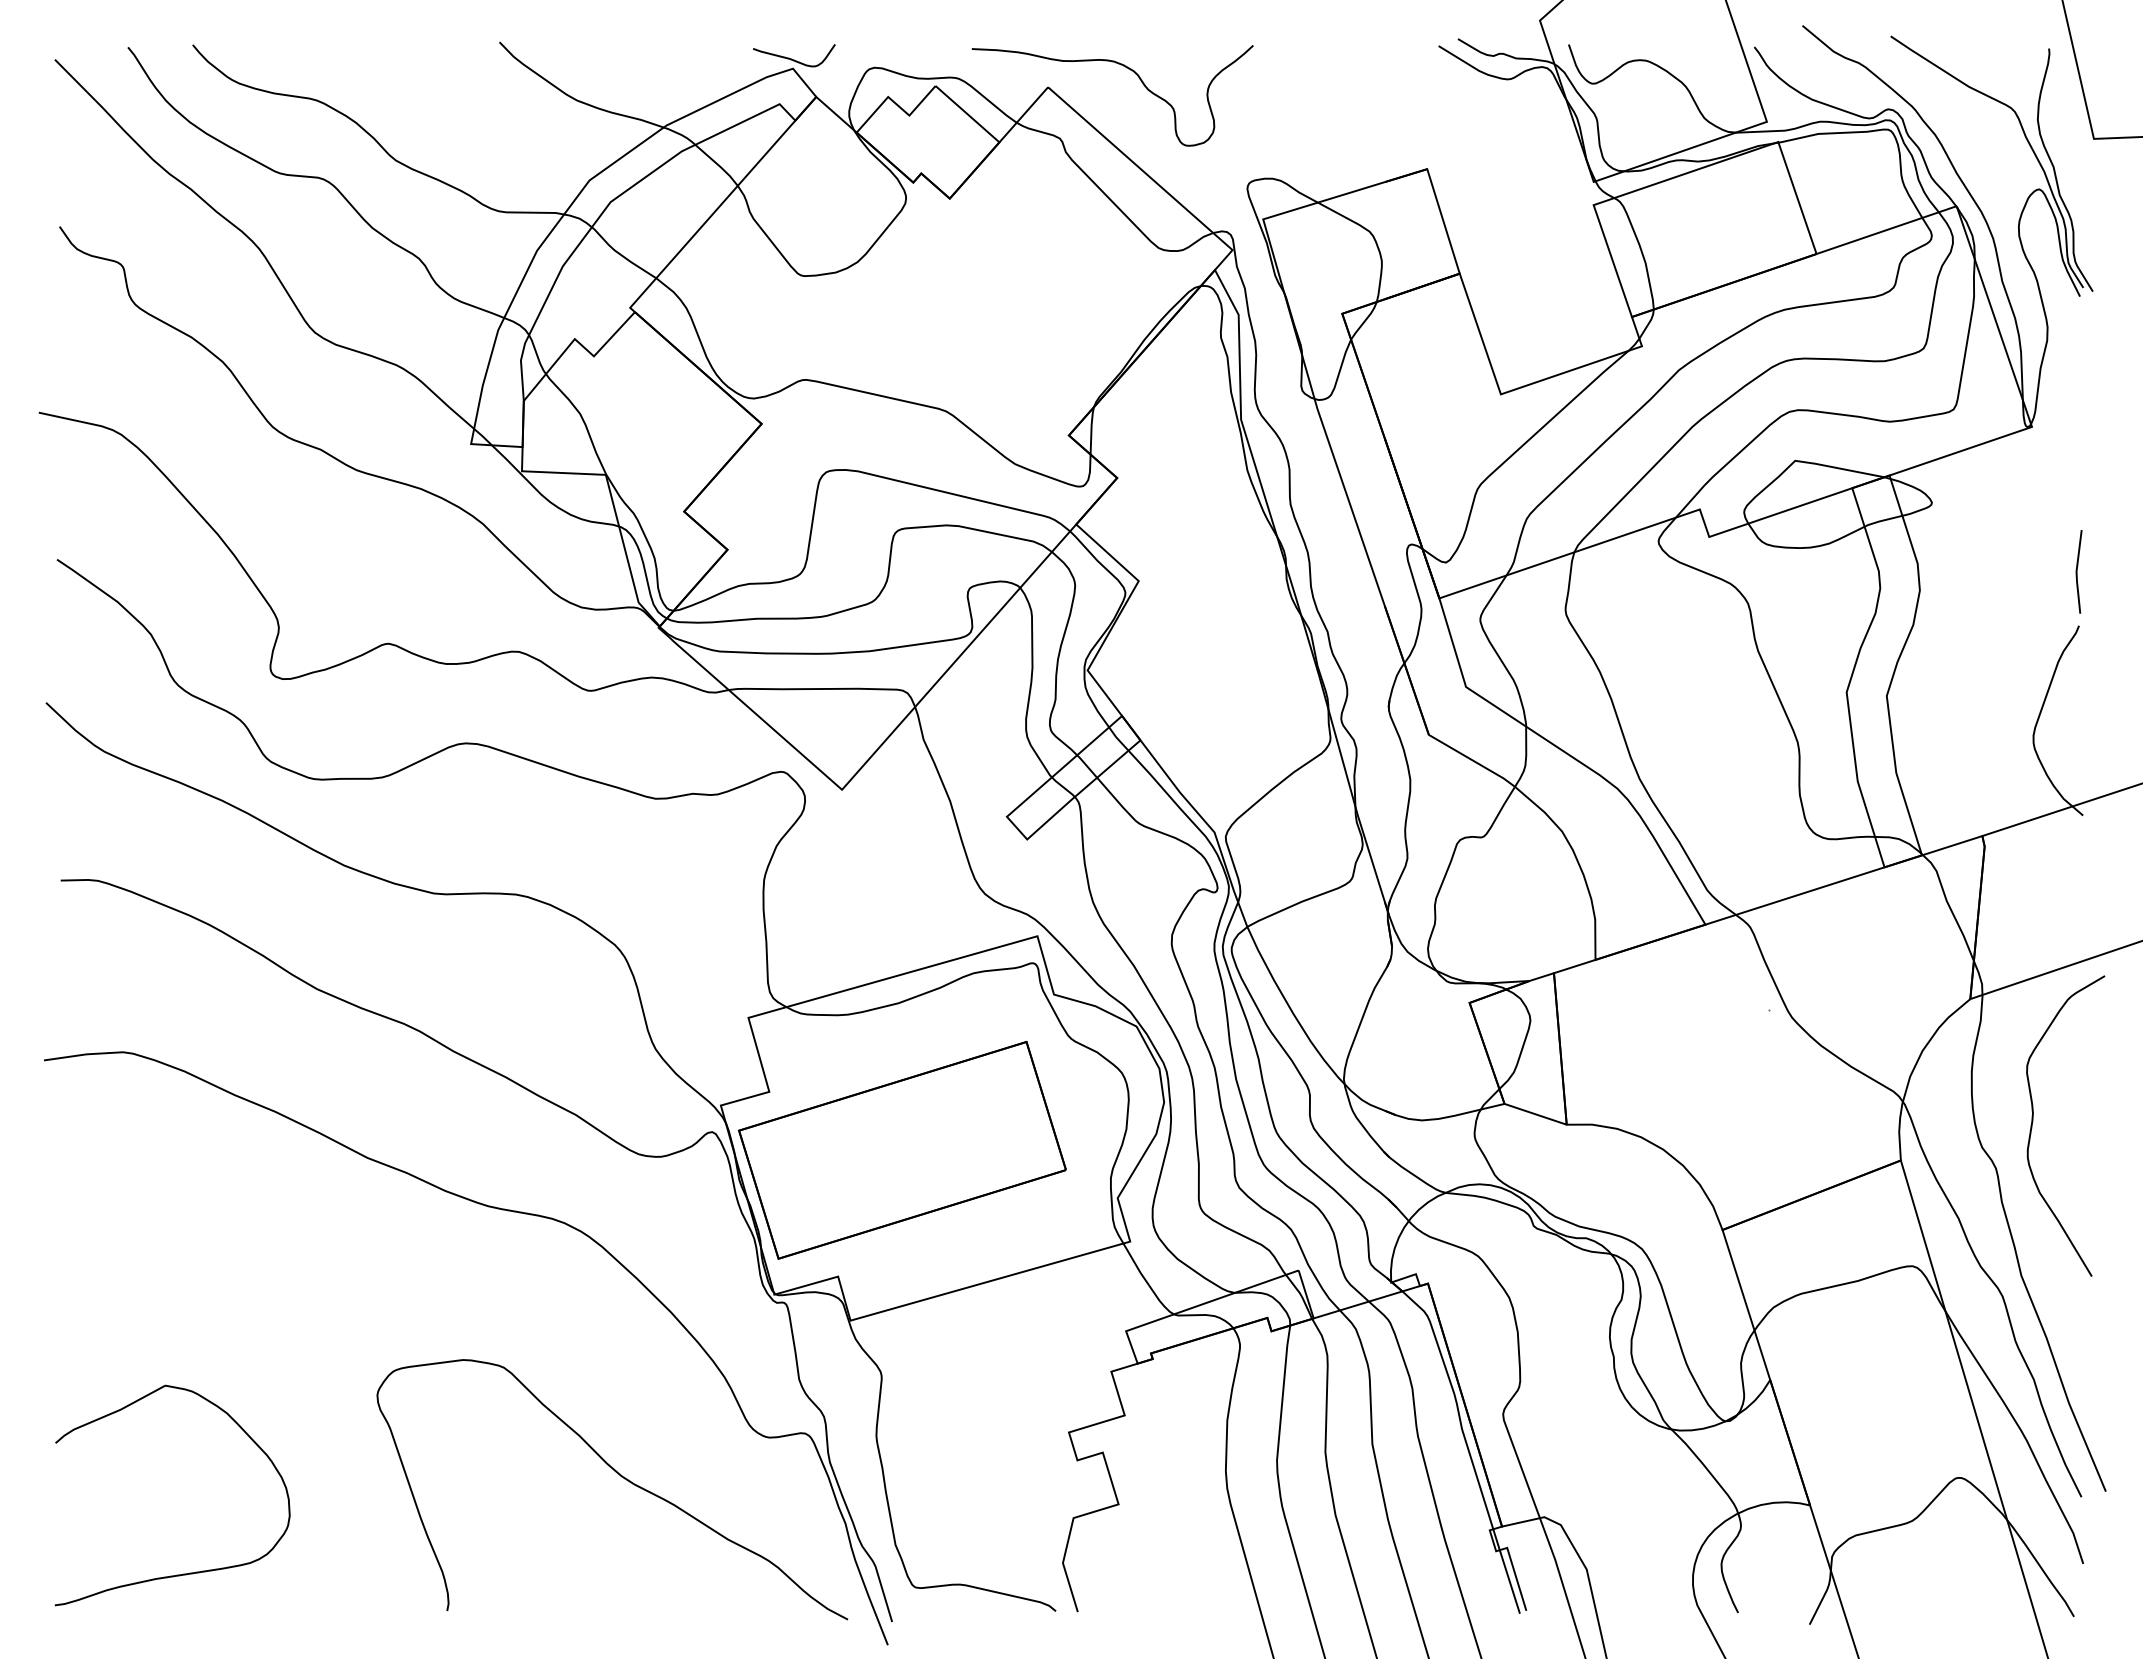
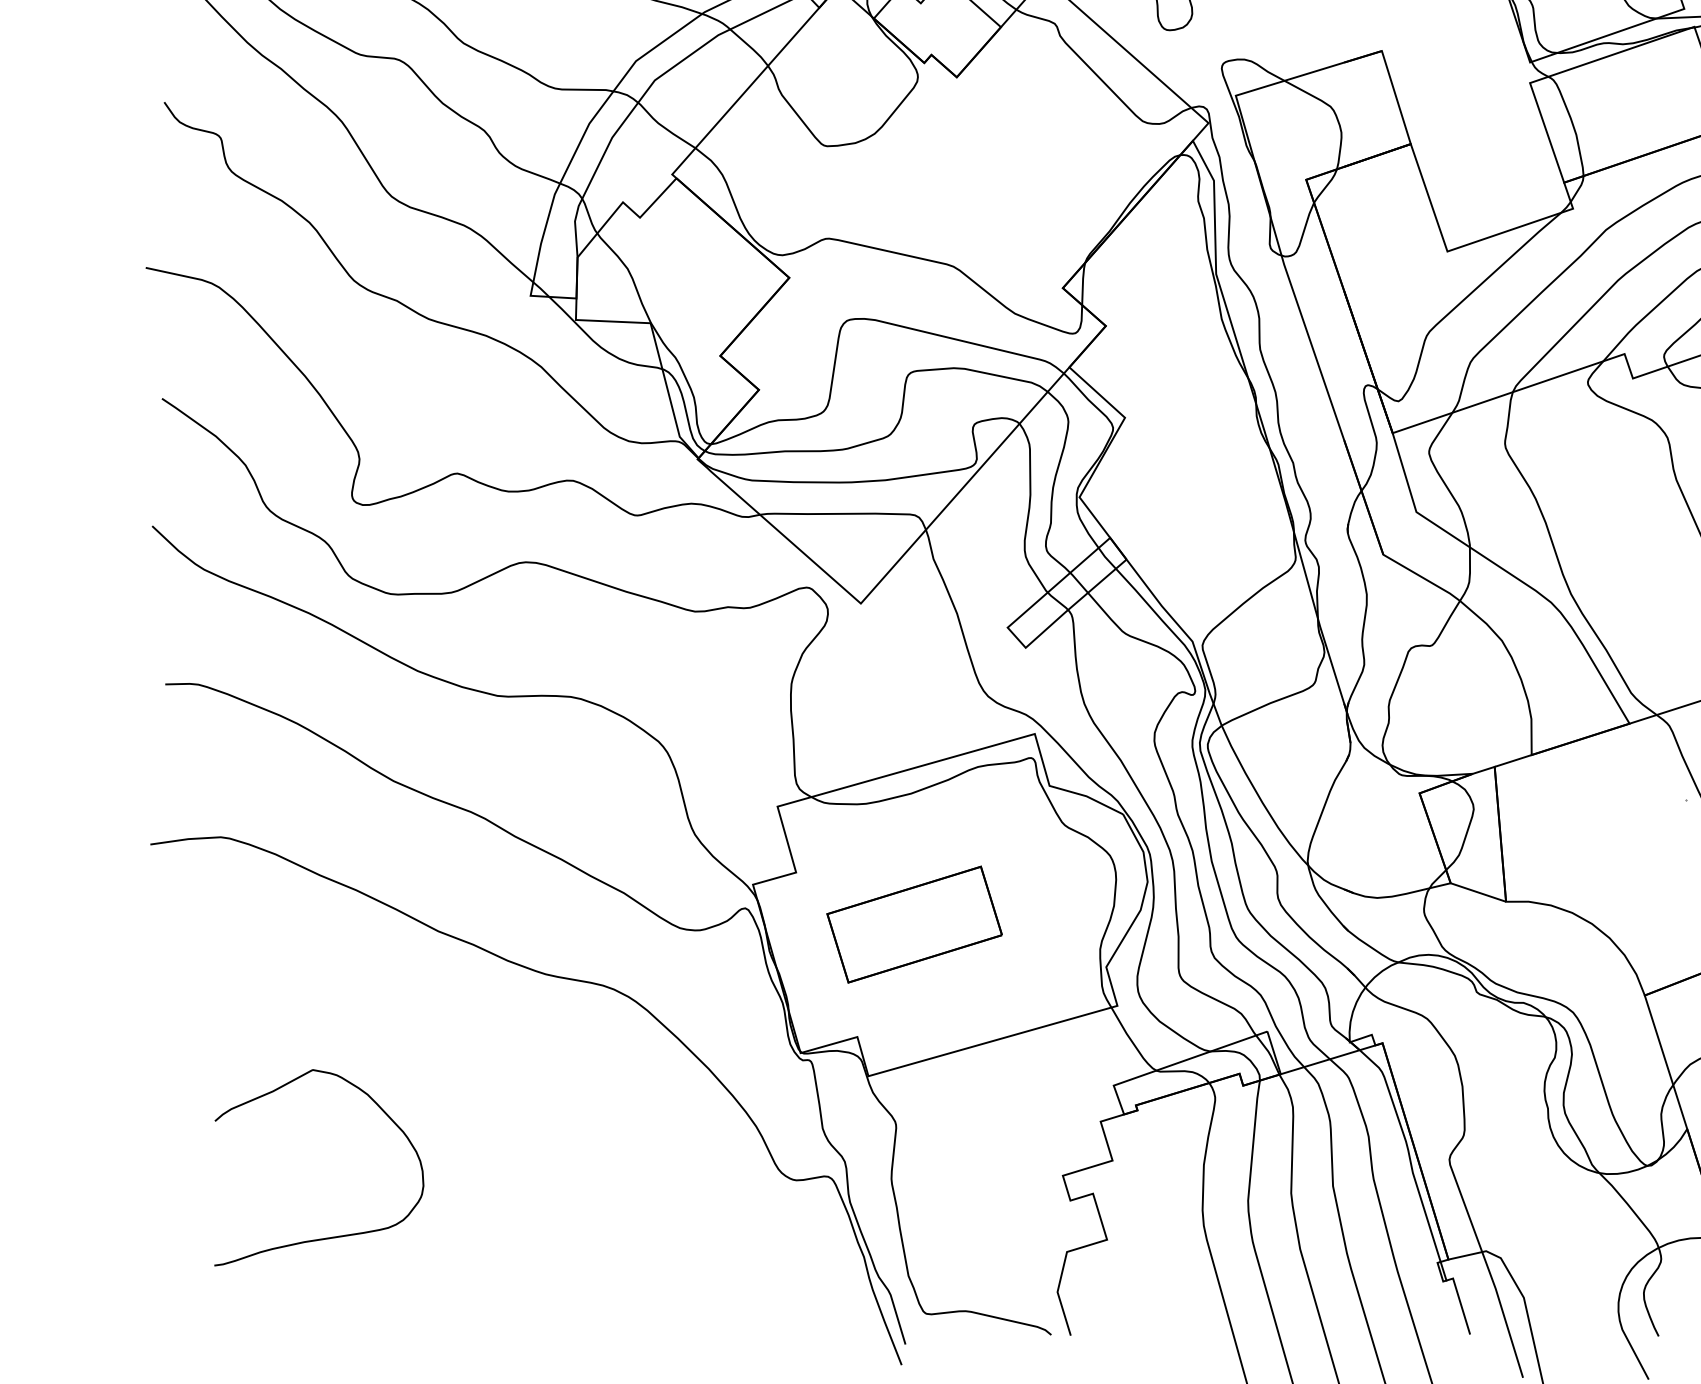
part: (902, 1150) -> (914, 924), size x0.6
curve: (621, 1477) -> (664, 1215), removed
curve: (183, 1573) -> (328, 1237), moved
line: (1509, 1581) -> (1455, 1308), removed

